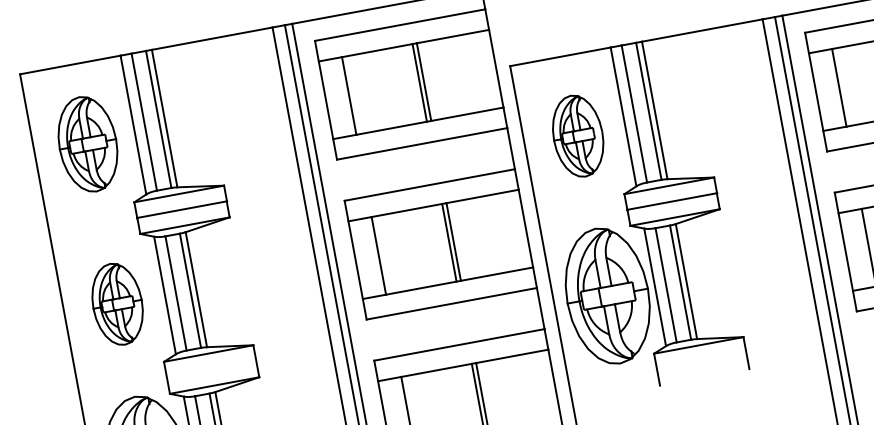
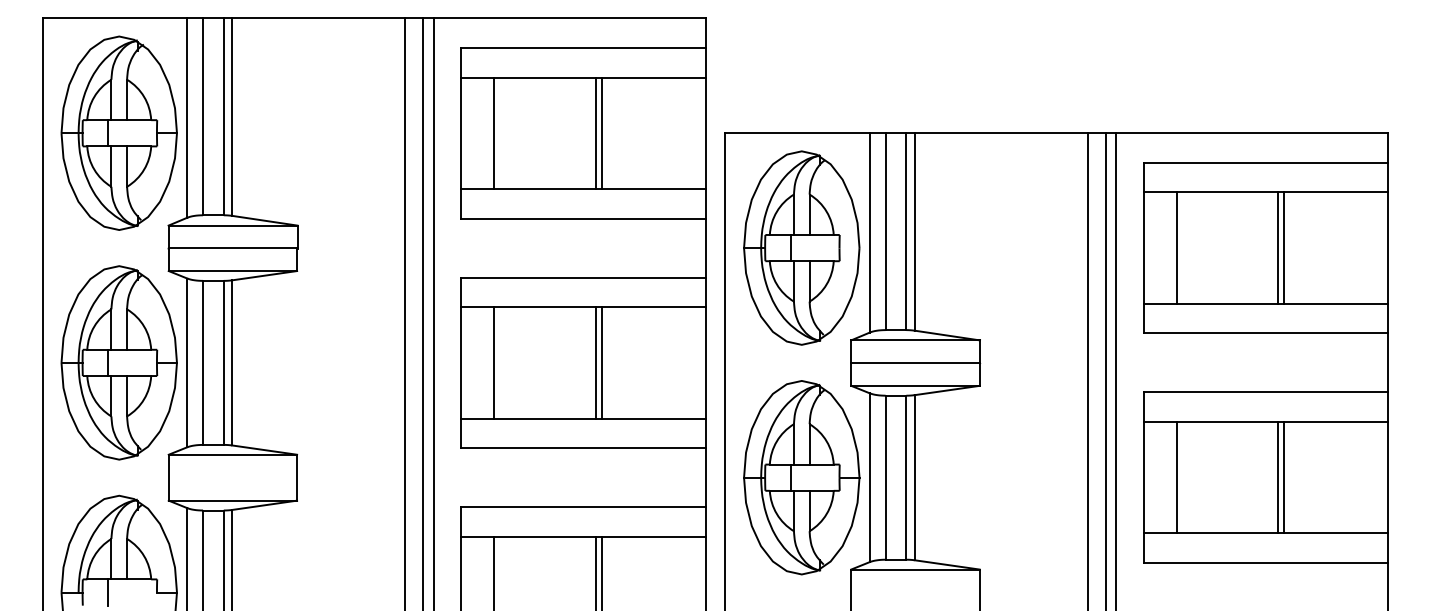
part: (577, 135) -> (801, 247), size x1.67
part: (87, 143) -> (118, 132), size x1.43
part: (117, 304) -> (118, 362), size x1.67

